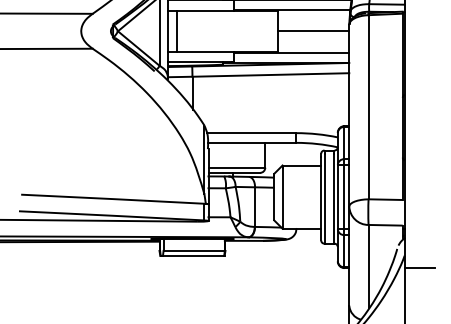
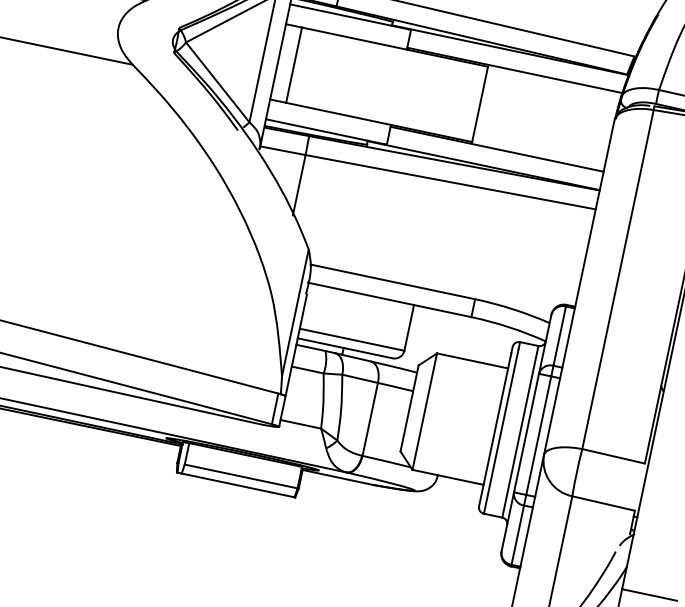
line: (313, 31) -> (546, 118), removed

